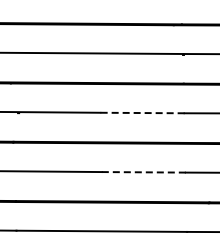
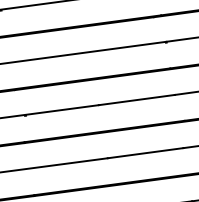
line: (141, 113) -> (136, 100), dashed -> solid
line: (143, 172) -> (145, 153), dashed -> solid

